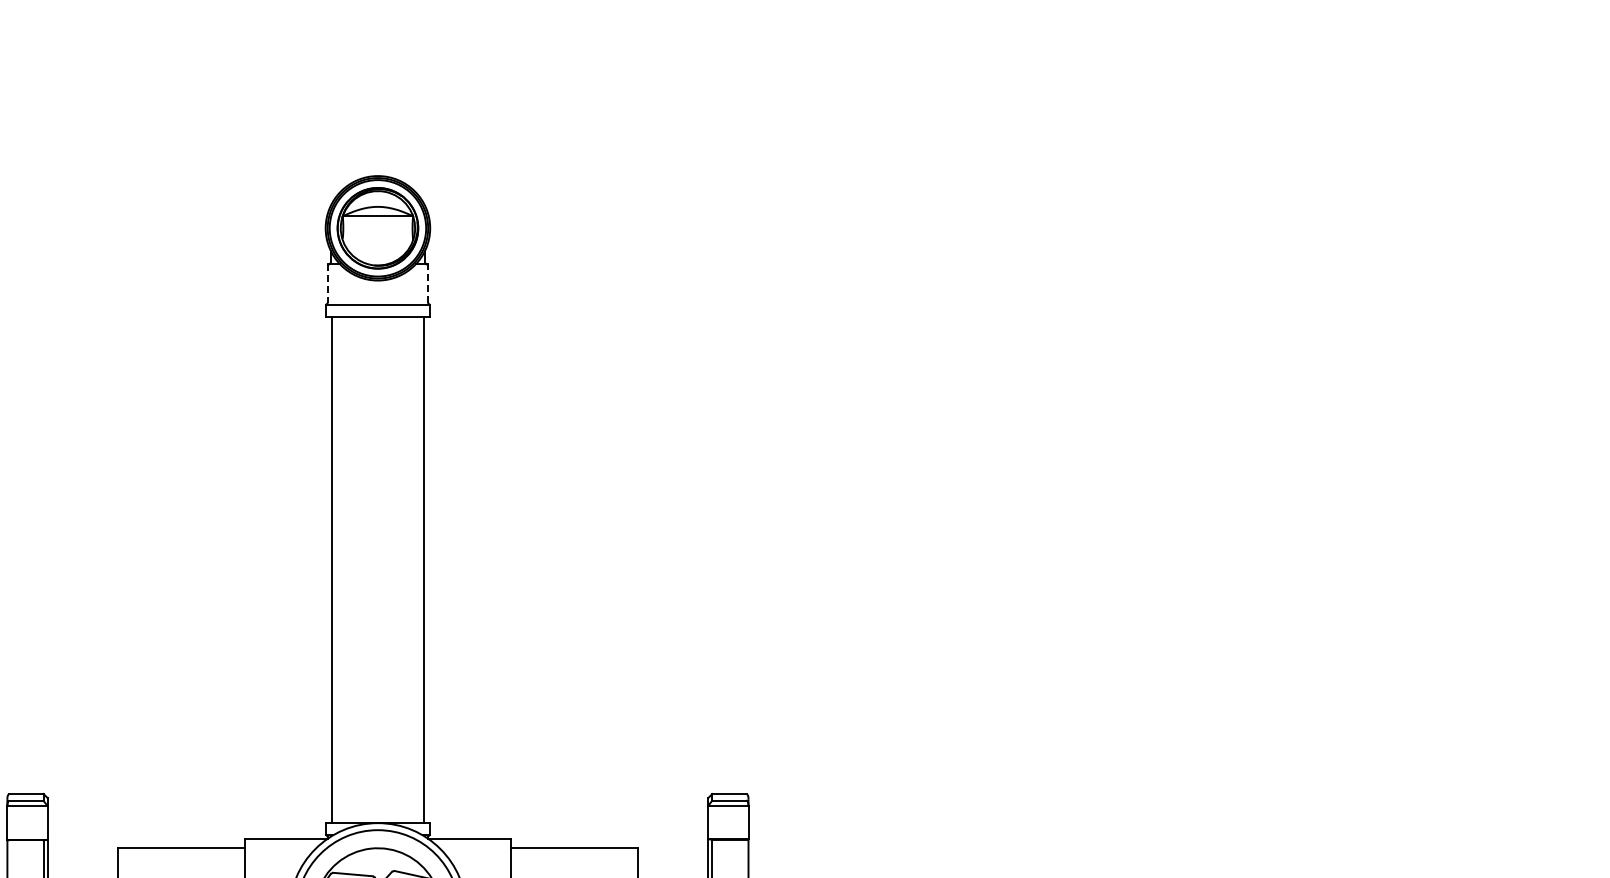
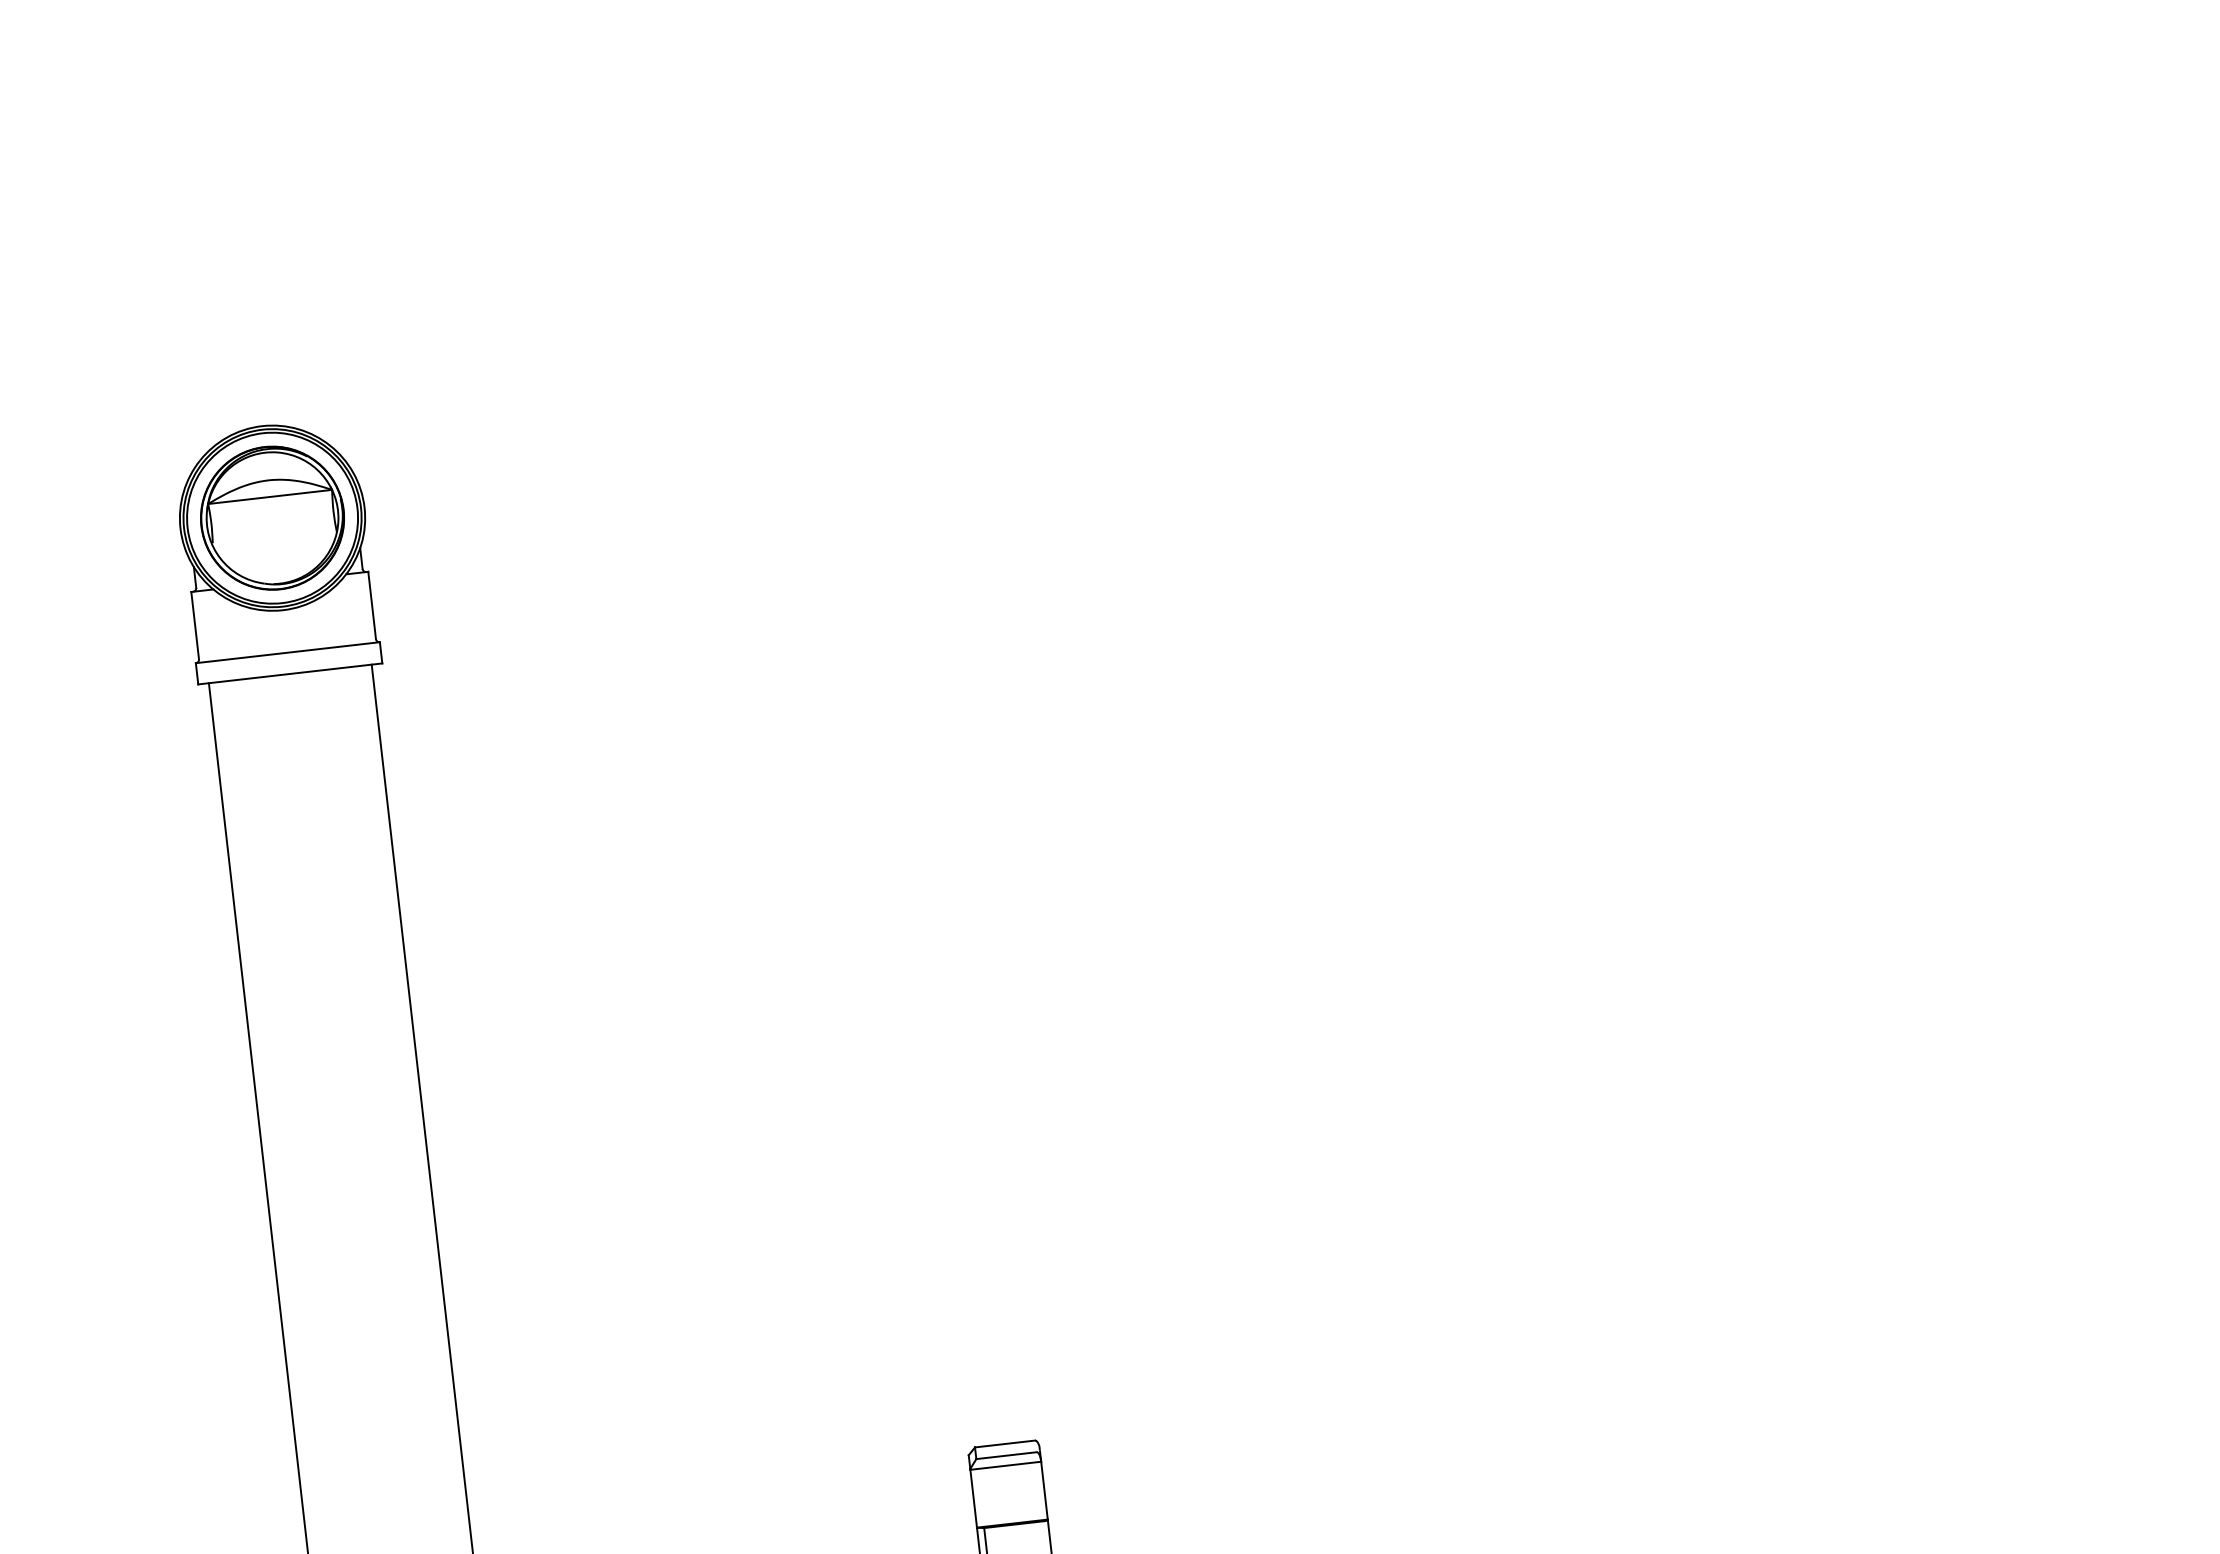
line: (428, 283) -> (372, 605), dashed -> solid
line: (327, 284) -> (194, 627), dashed -> solid

